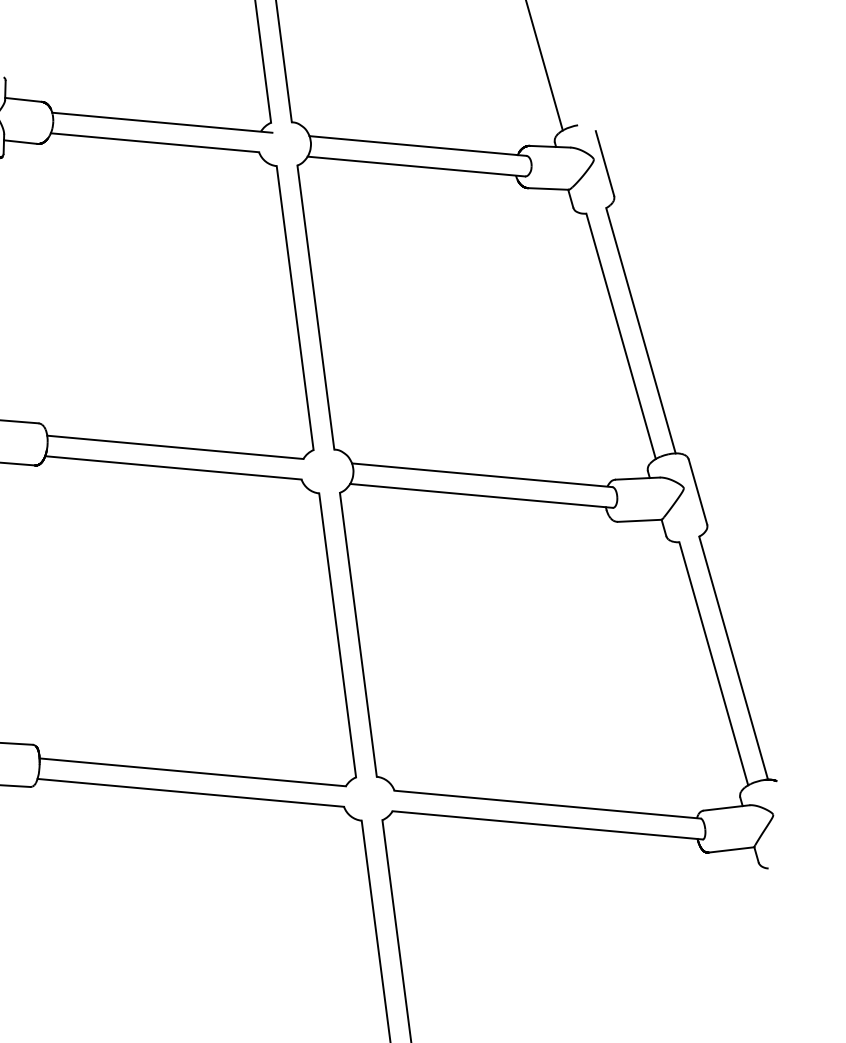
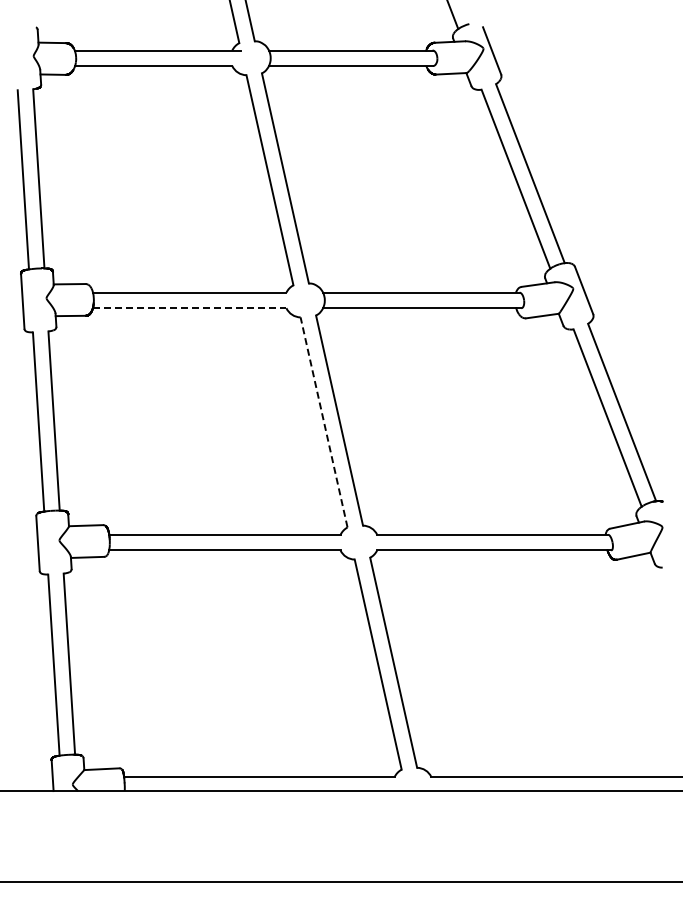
line: (173, 468) -> (189, 308), solid -> dashed
line: (338, 635) -> (324, 422), solid -> dashed

